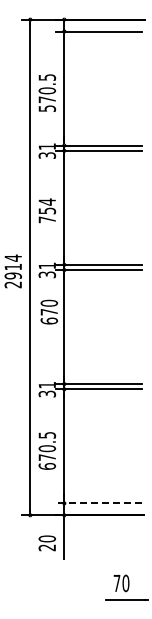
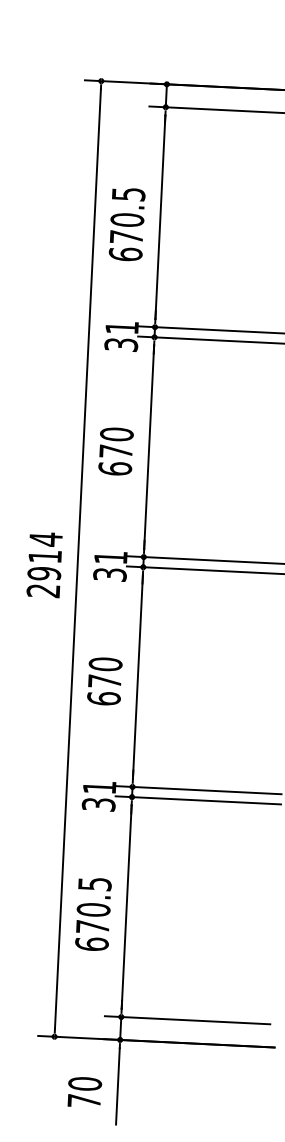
text: (47, 108) -> (126, 254), 570.5 -> 670.5
text: (47, 210) -> (116, 450), 754 -> 670
text: (48, 311) -> (103, 680), moved
line: (98, 503) -> (187, 1020), dashed -> solid
text: (46, 547) -> (82, 1100), 20 -> 70

